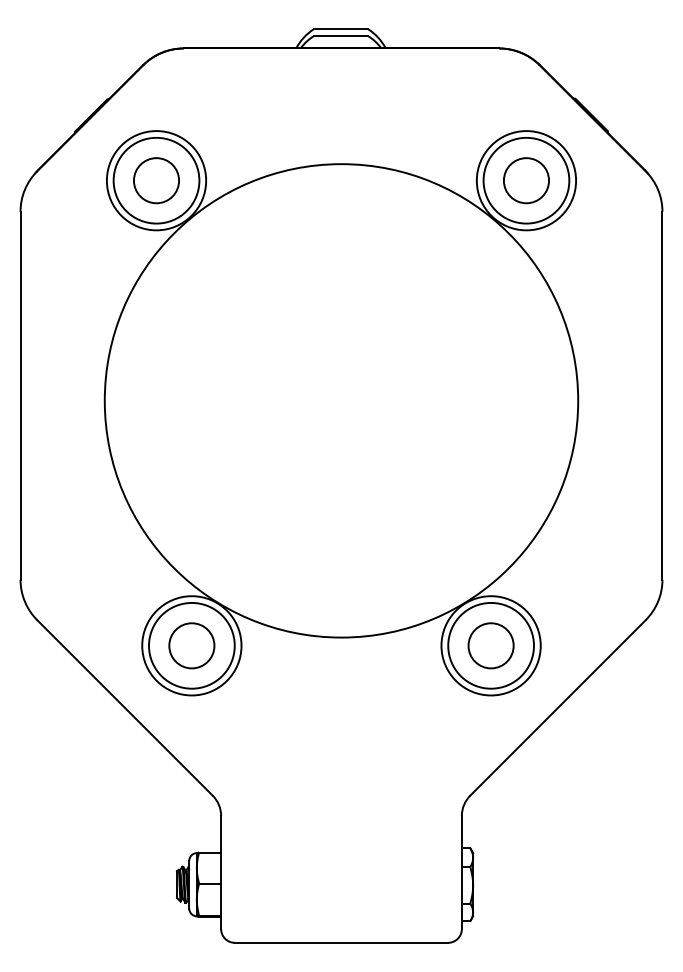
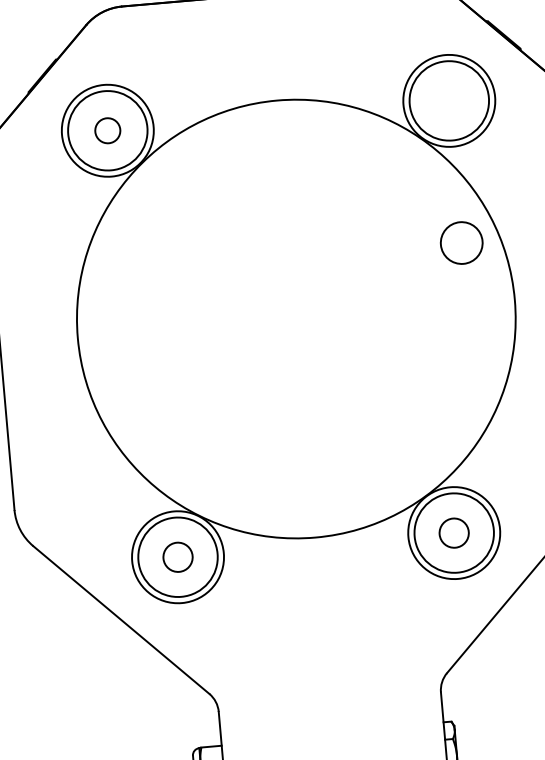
circle: (156, 180) -> (107, 130), size x0.6
circle: (526, 180) -> (461, 242), moved
circle: (191, 645) -> (177, 556), size x0.7
circle: (490, 645) -> (453, 532), size x0.7

